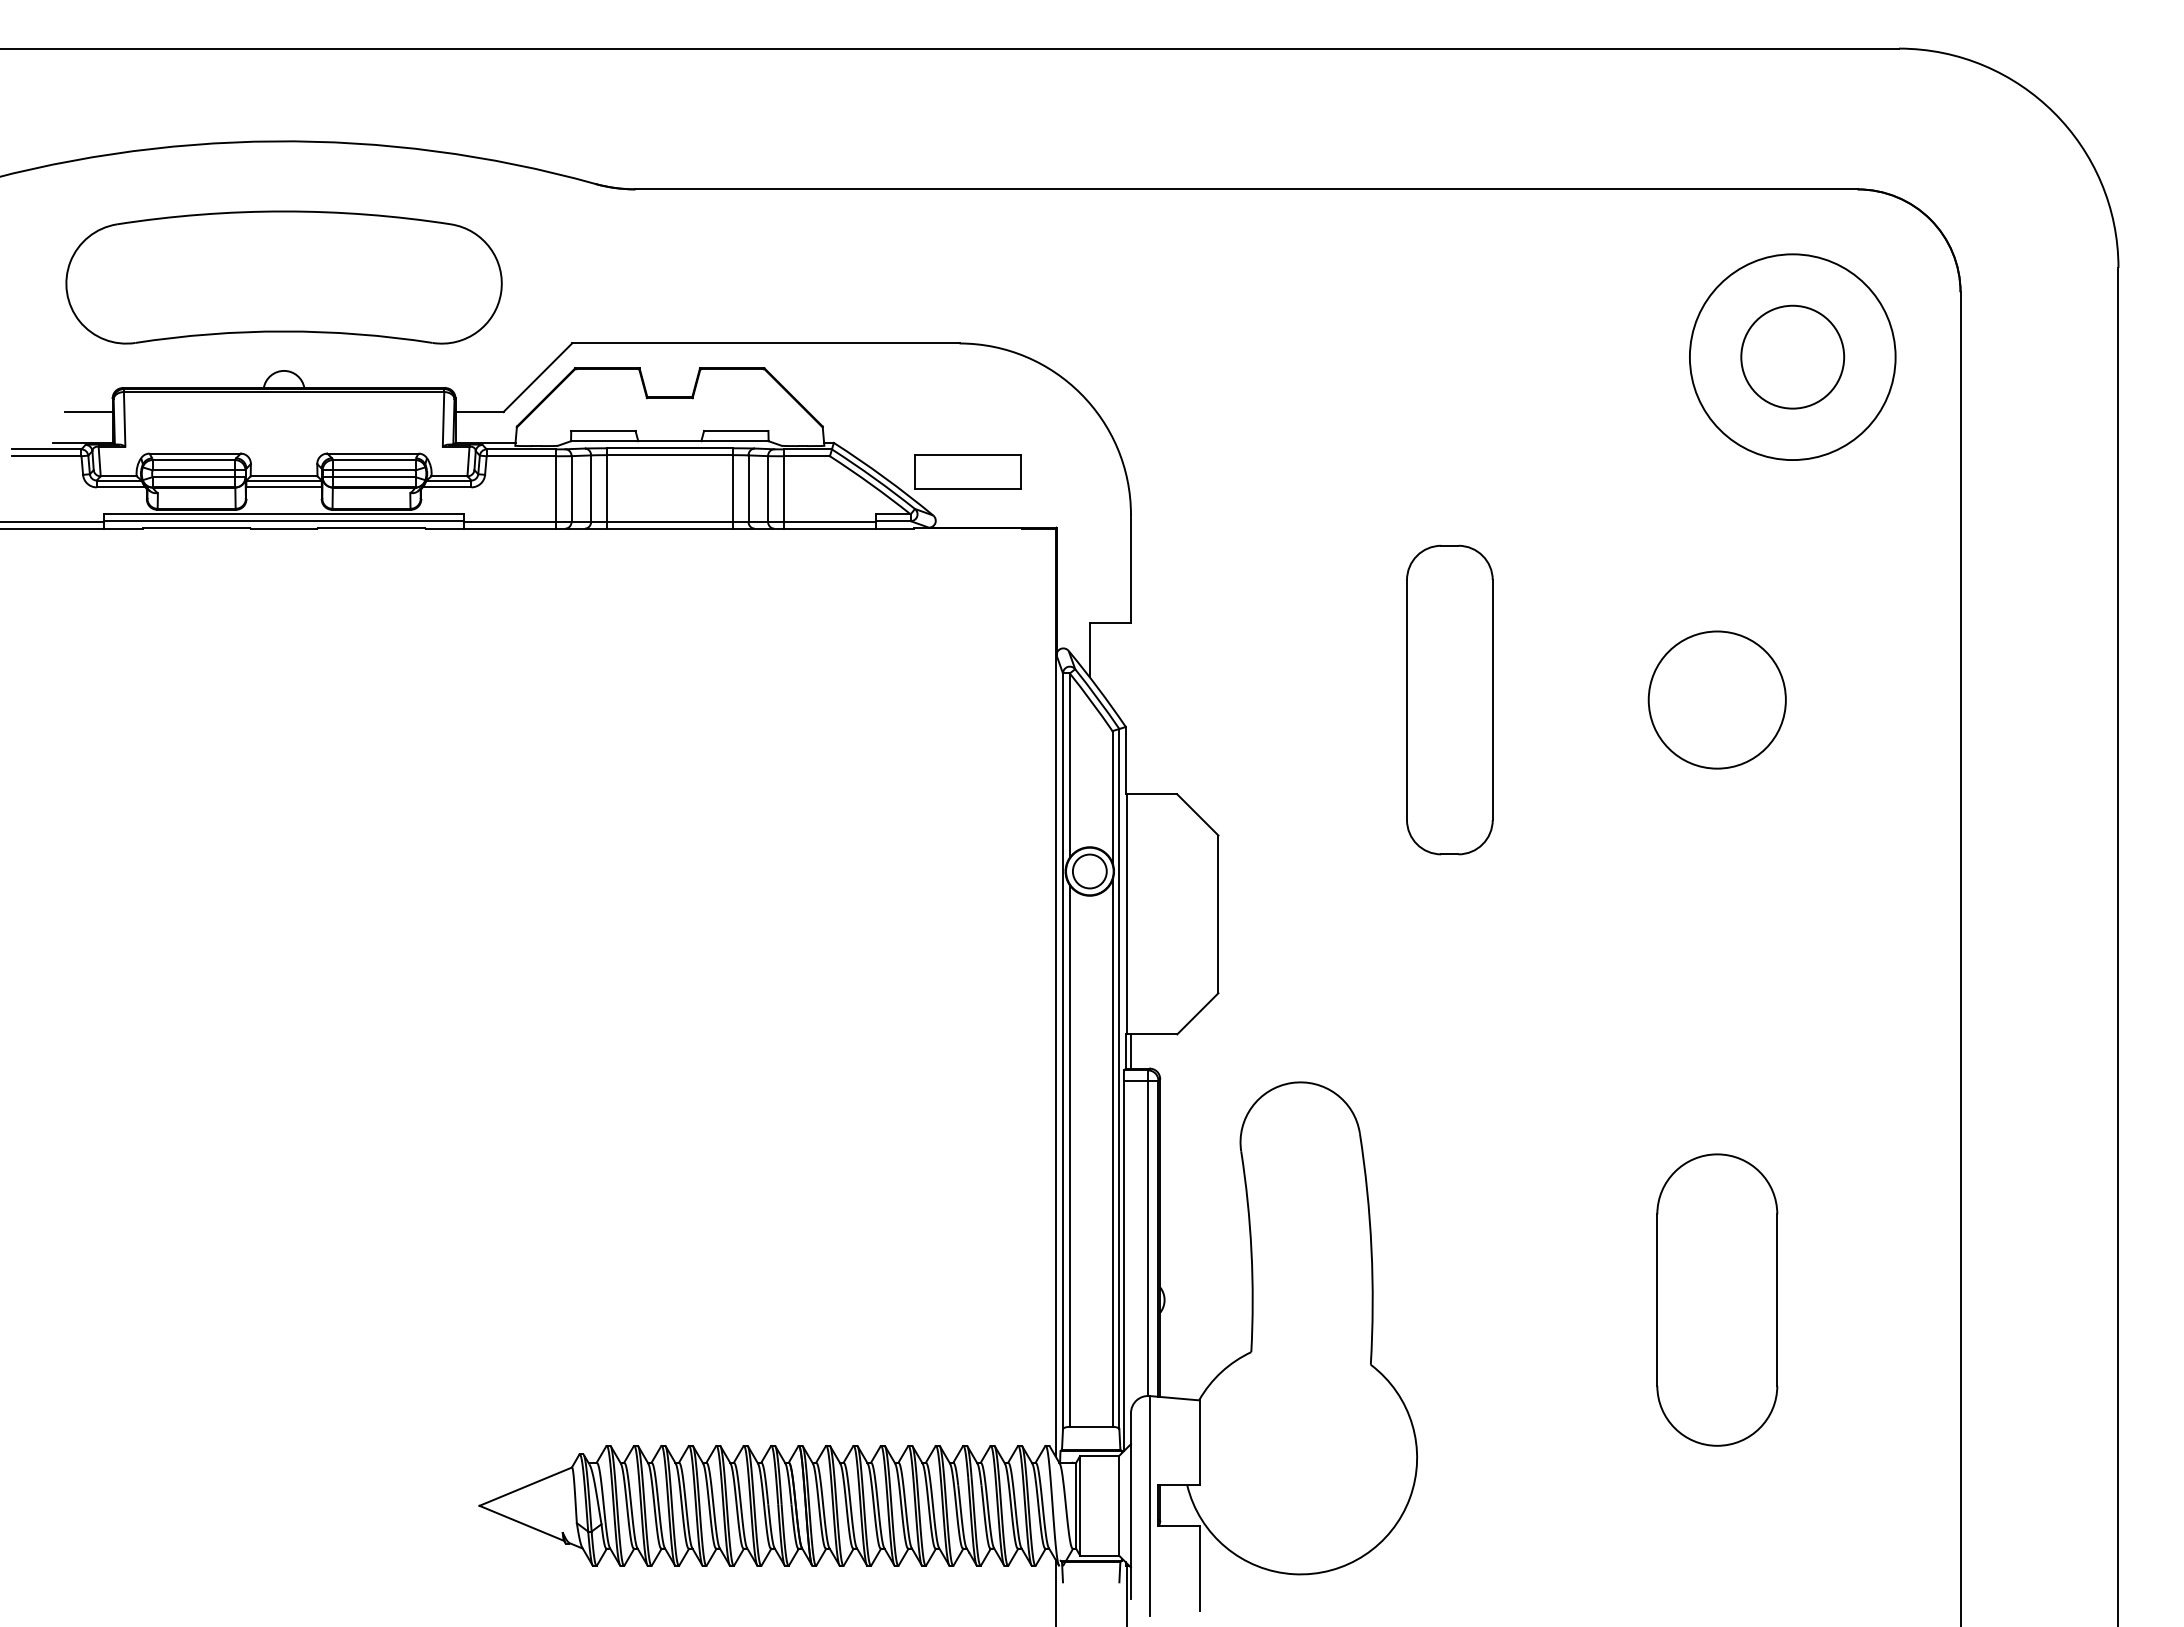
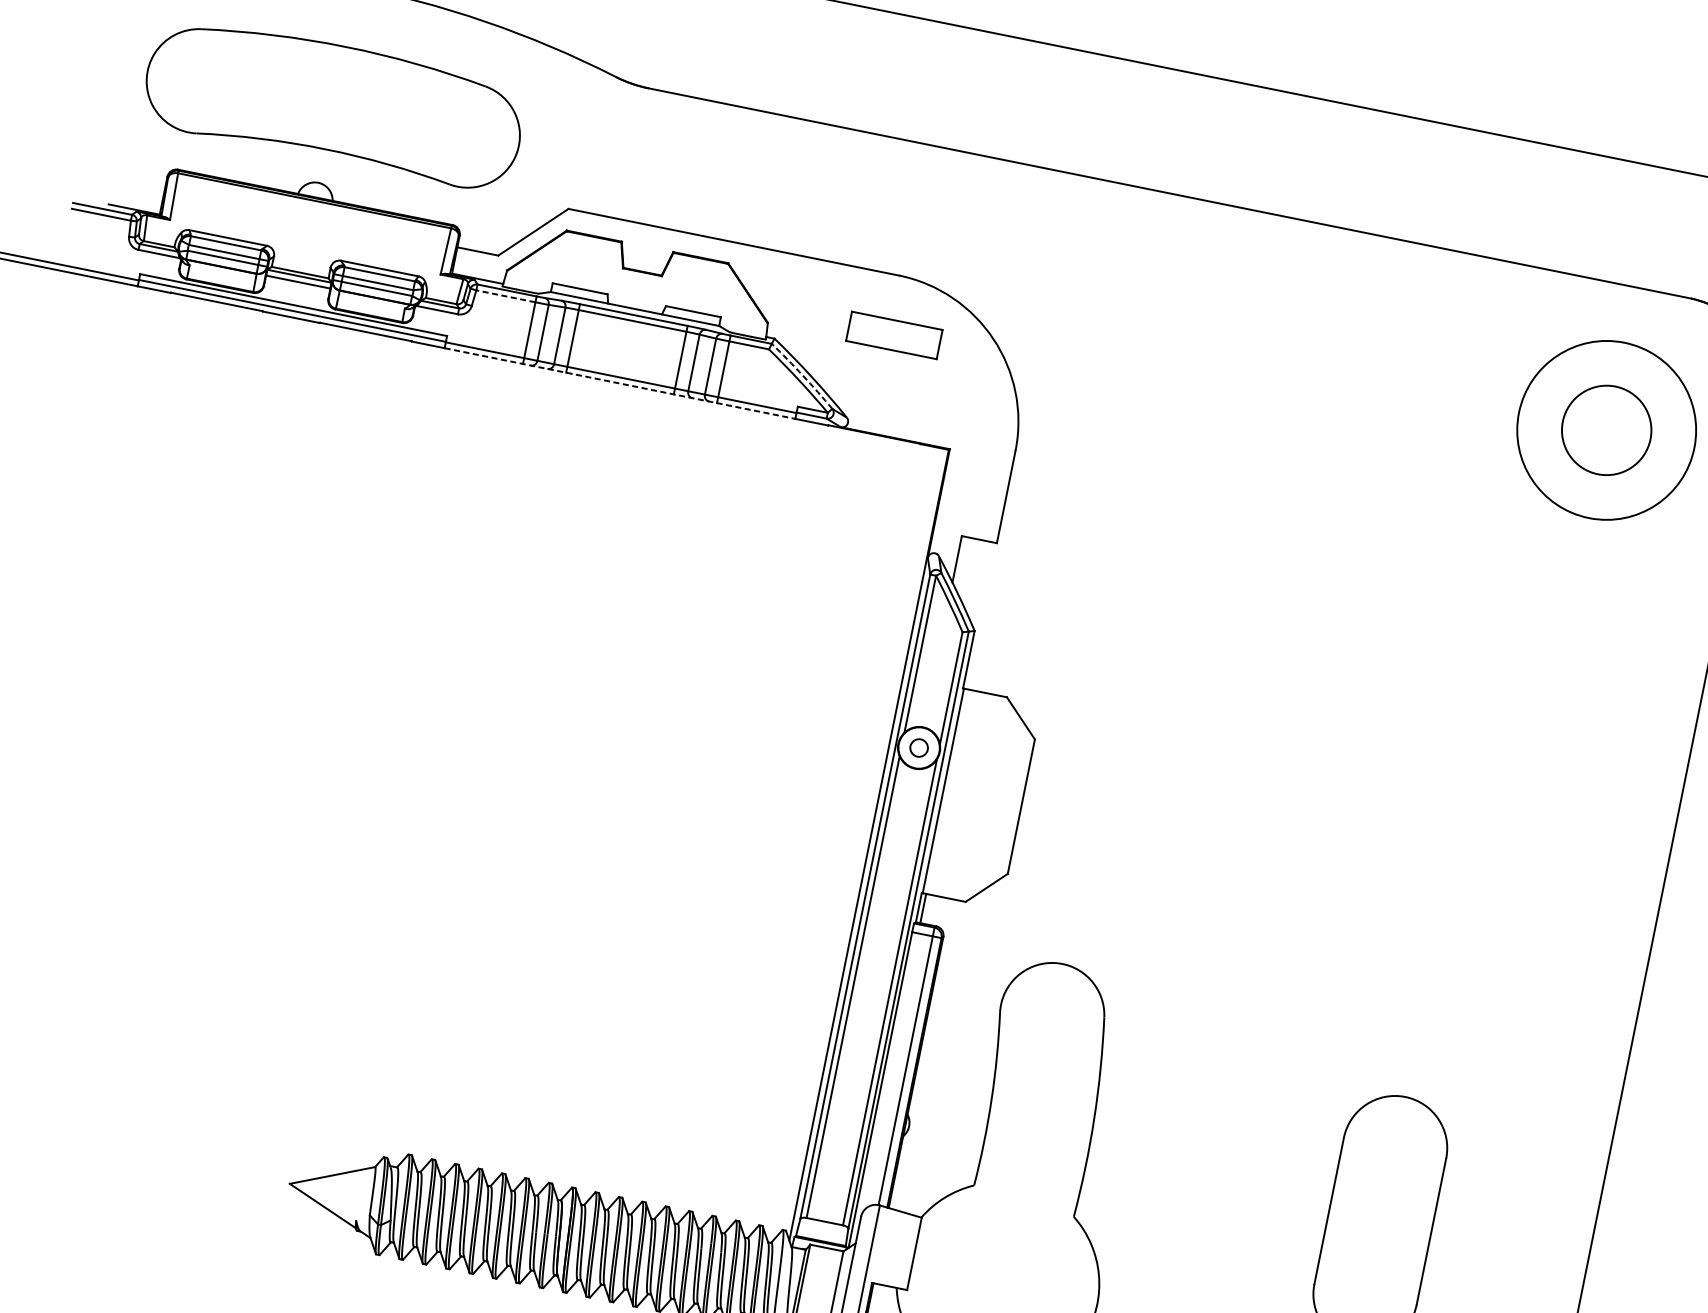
line: (88, 412) -> (144, 184), removed
line: (521, 456) -> (505, 296), solid -> dashed
part: (967, 471) -> (893, 334), moved
arc: (874, 478) -> (803, 375), solid -> dashed
line: (669, 528) -> (619, 383), solid -> dashed
part: (1449, 699) -> (1255, 663), removed
circle: (1716, 699) -> (1482, 709), removed
circle: (1089, 871) -> (918, 747), size x0.6

